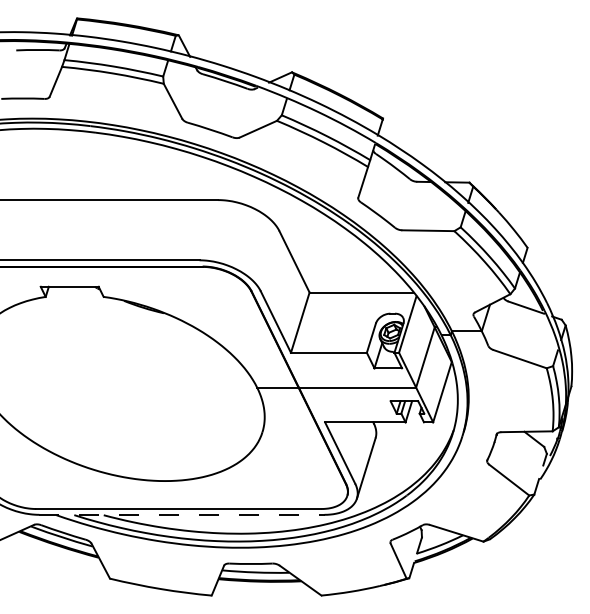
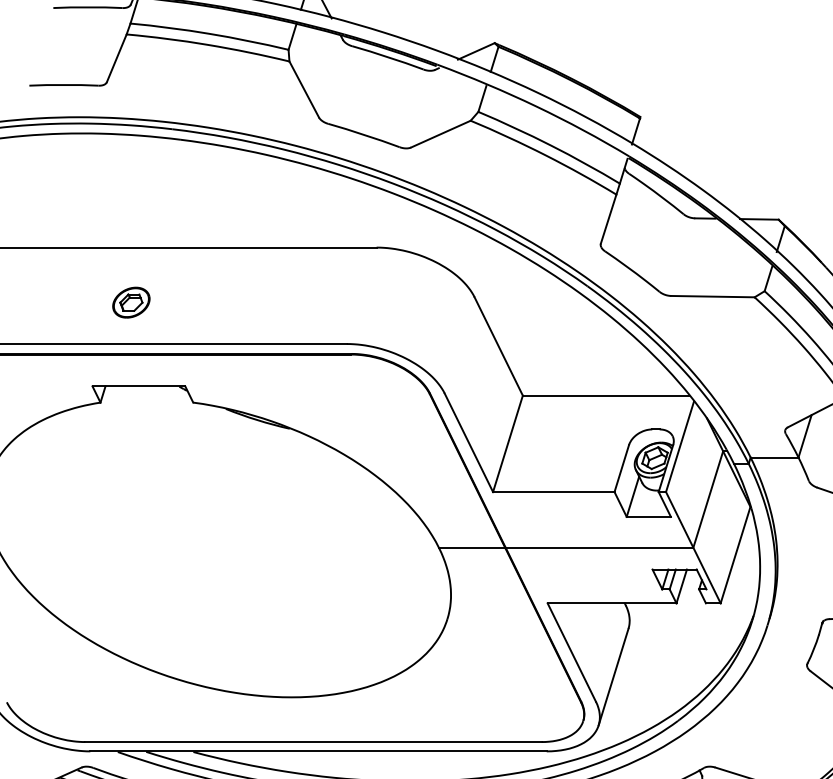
part: (64, 234) -> (130, 302), added
line: (181, 514) -> (317, 750), dashed -> solid

